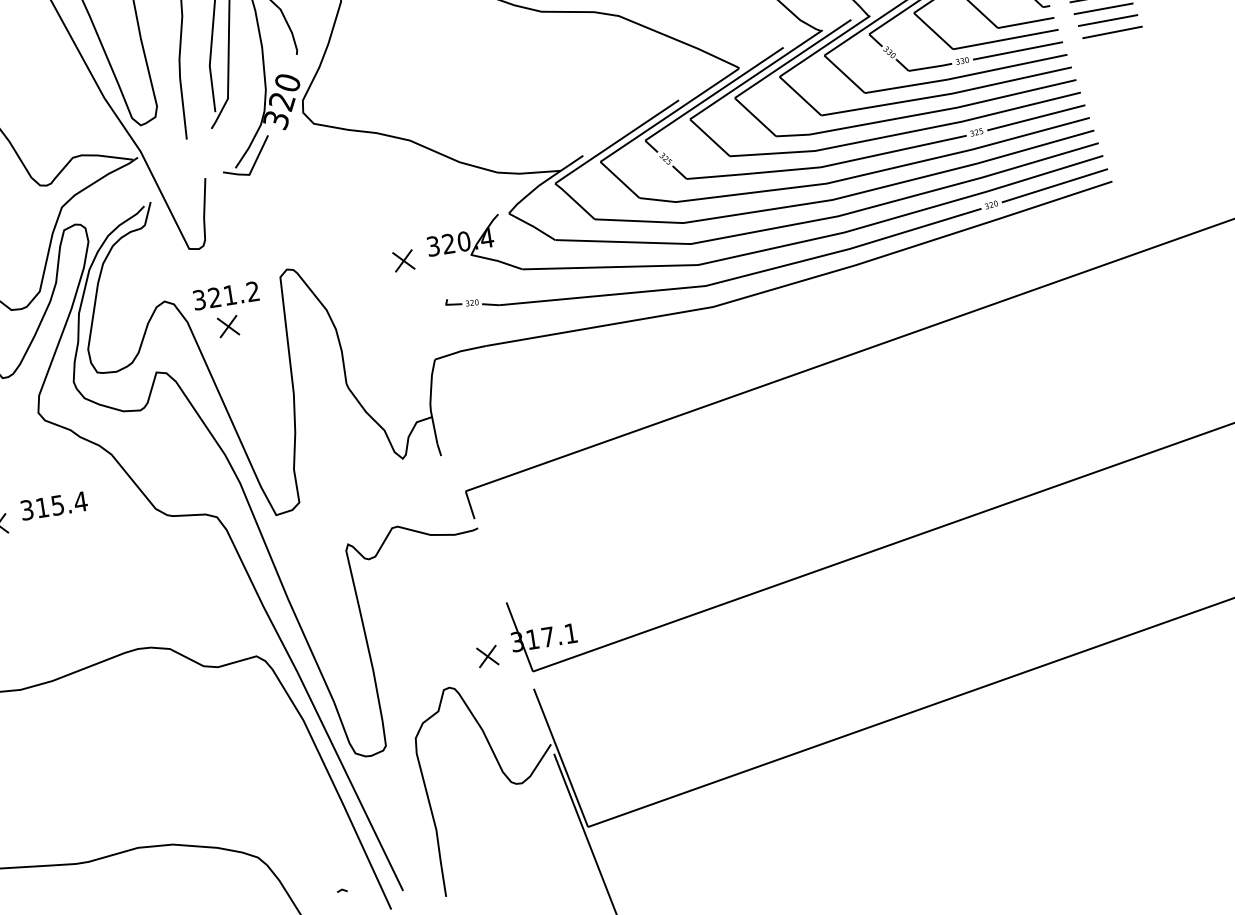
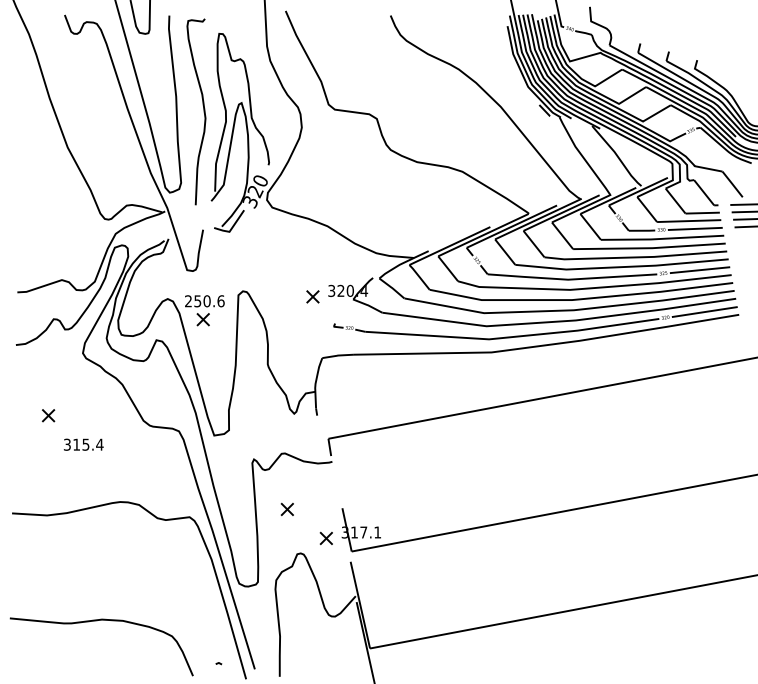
text: (225, 296) -> (204, 301), 321.2 -> 250.6
text: (53, 505) -> (83, 444), moved
part: (414, 618) -> (286, 509), added

